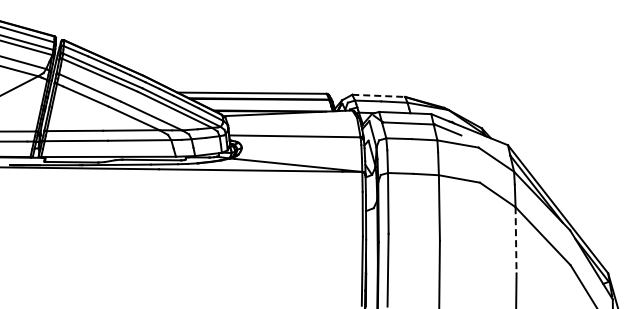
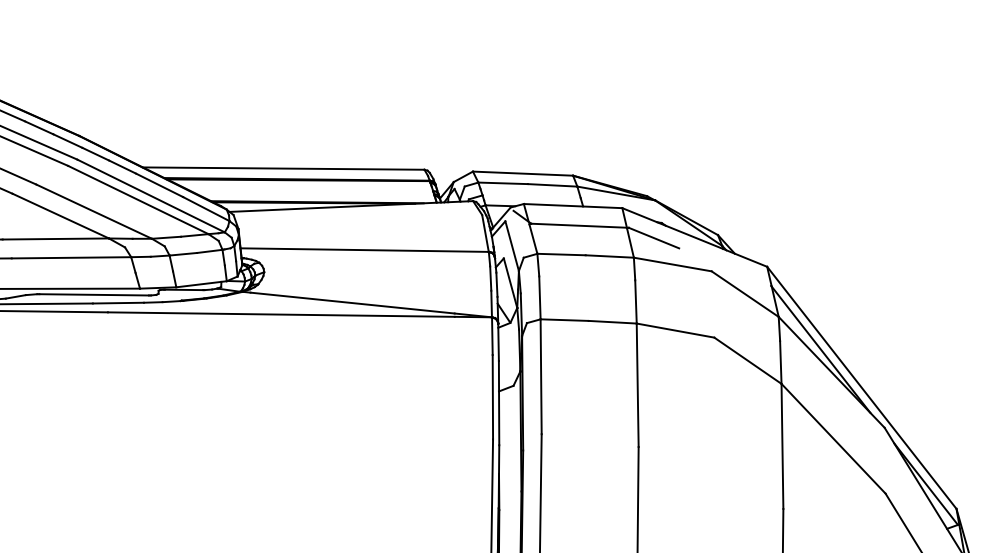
line: (378, 95) -> (522, 172), dashed -> solid
line: (516, 240) -> (783, 446), dashed -> solid

